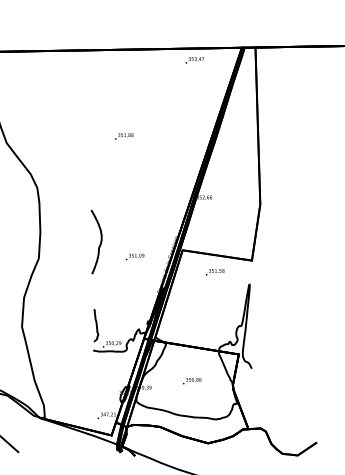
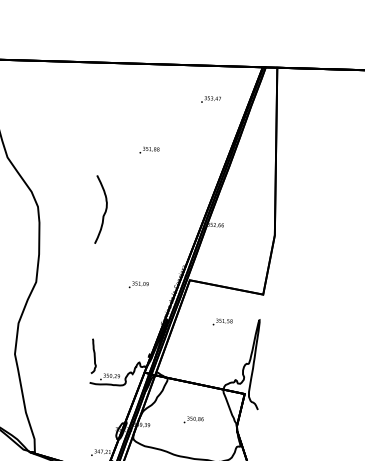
text: (194, 60) -> (210, 99), moved
text: (124, 136) -> (149, 150), moved
curve: (100, 241) -> (105, 209), moved
text: (215, 272) -> (223, 322), moved

